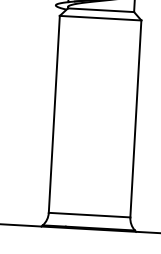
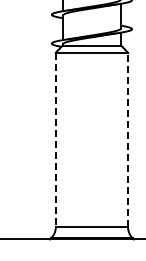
line: (53, 115) -> (55, 140), solid -> dashed
line: (136, 118) -> (128, 139), solid -> dashed

